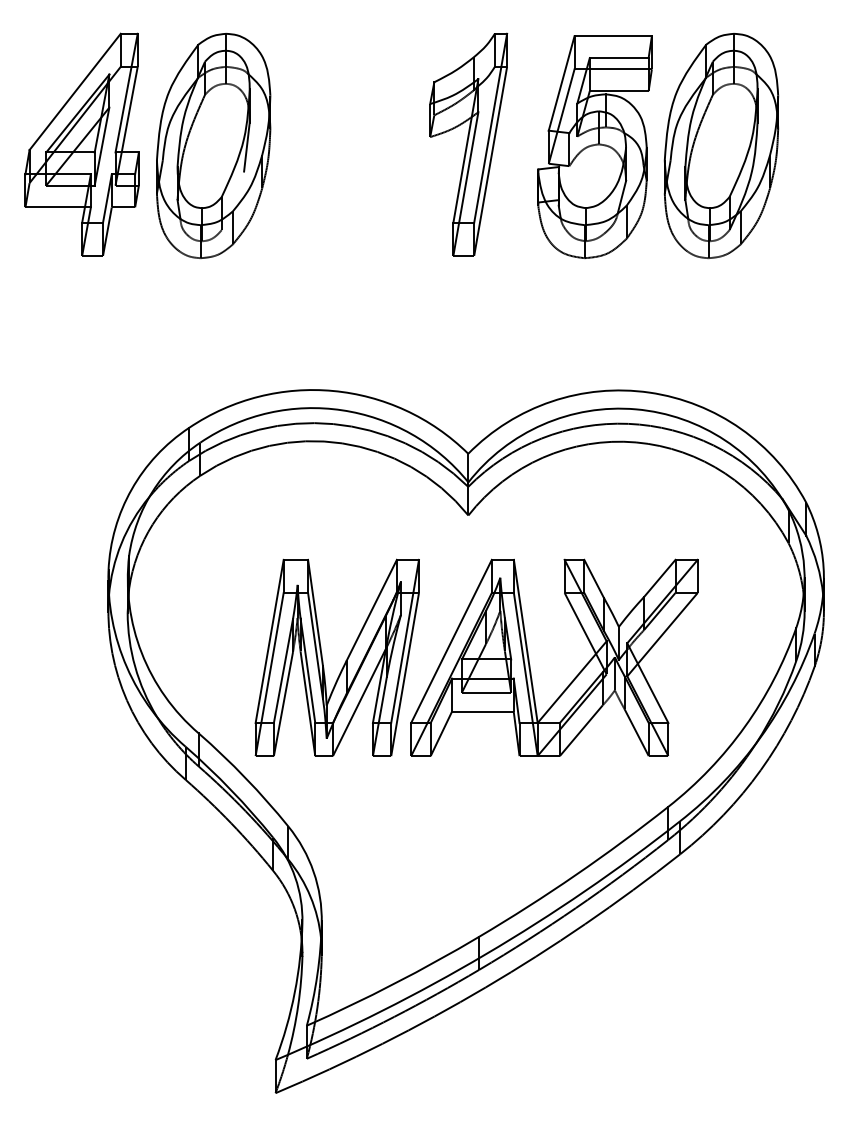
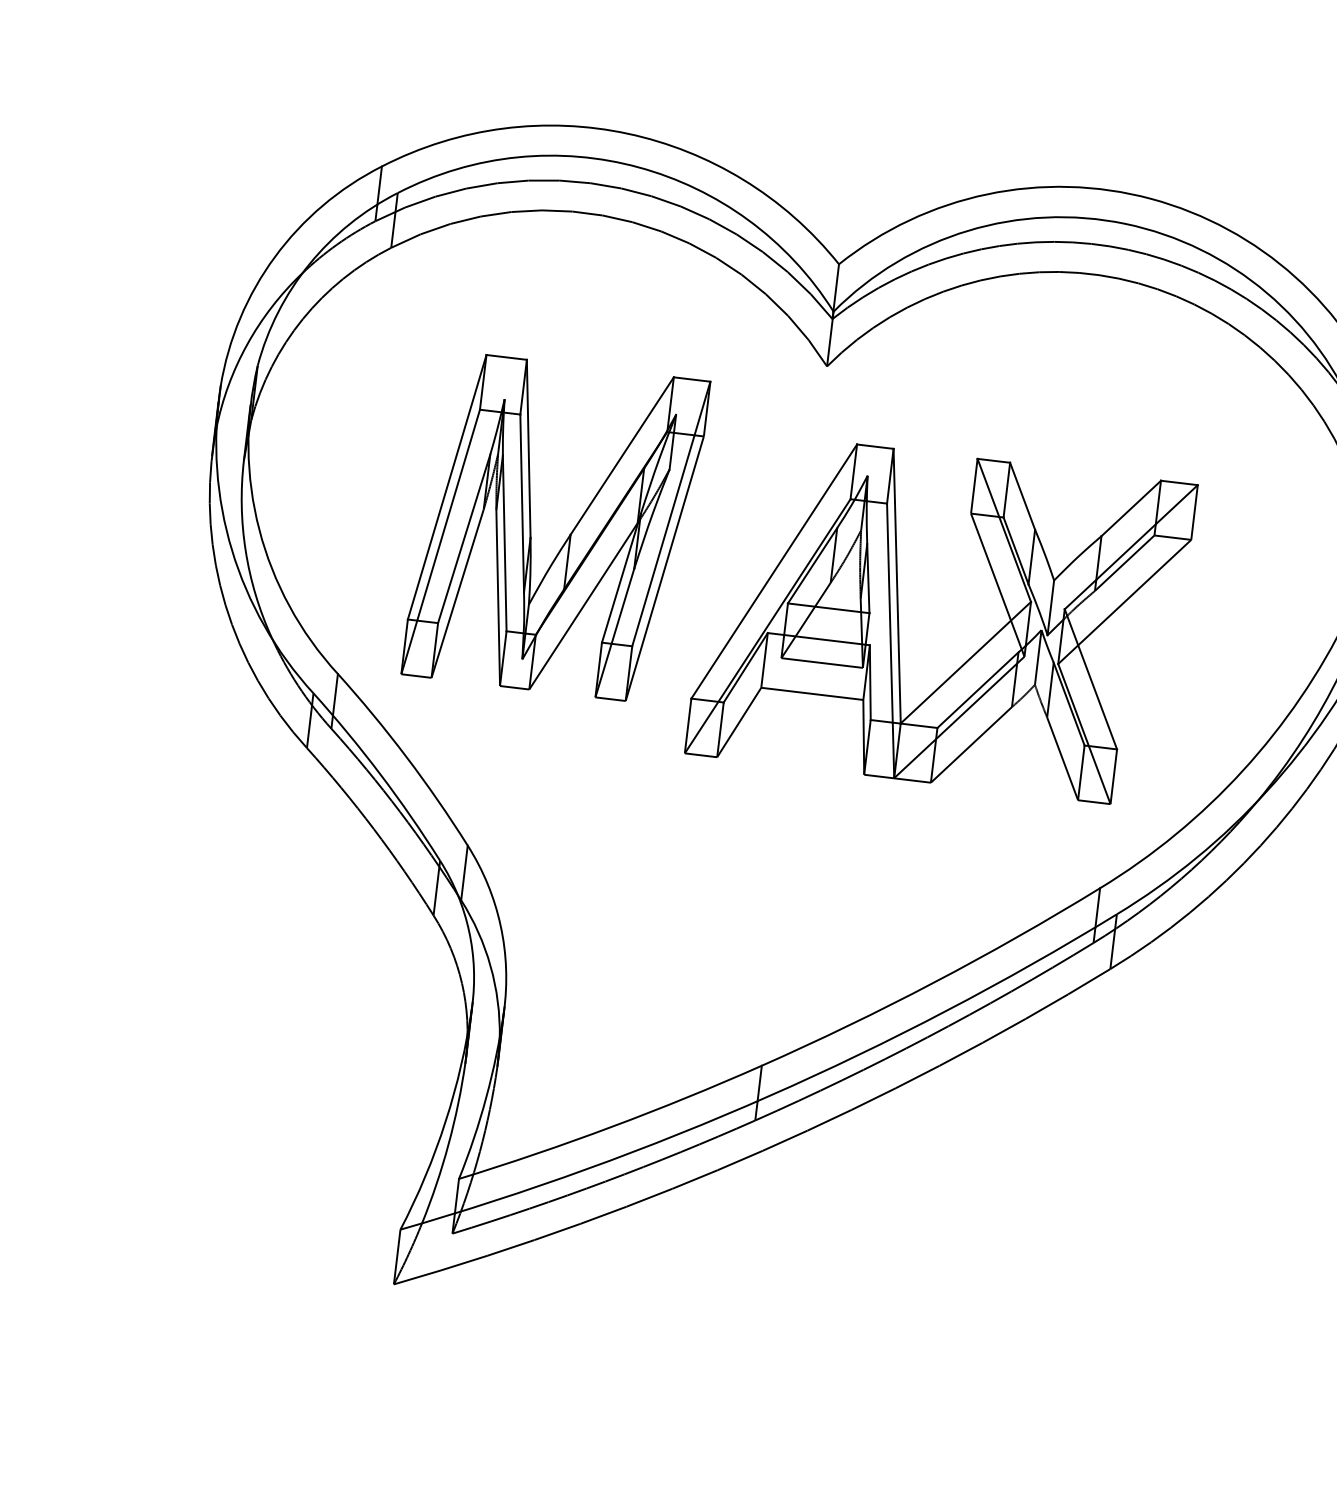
part: (344, 662) -> (566, 536), moved

